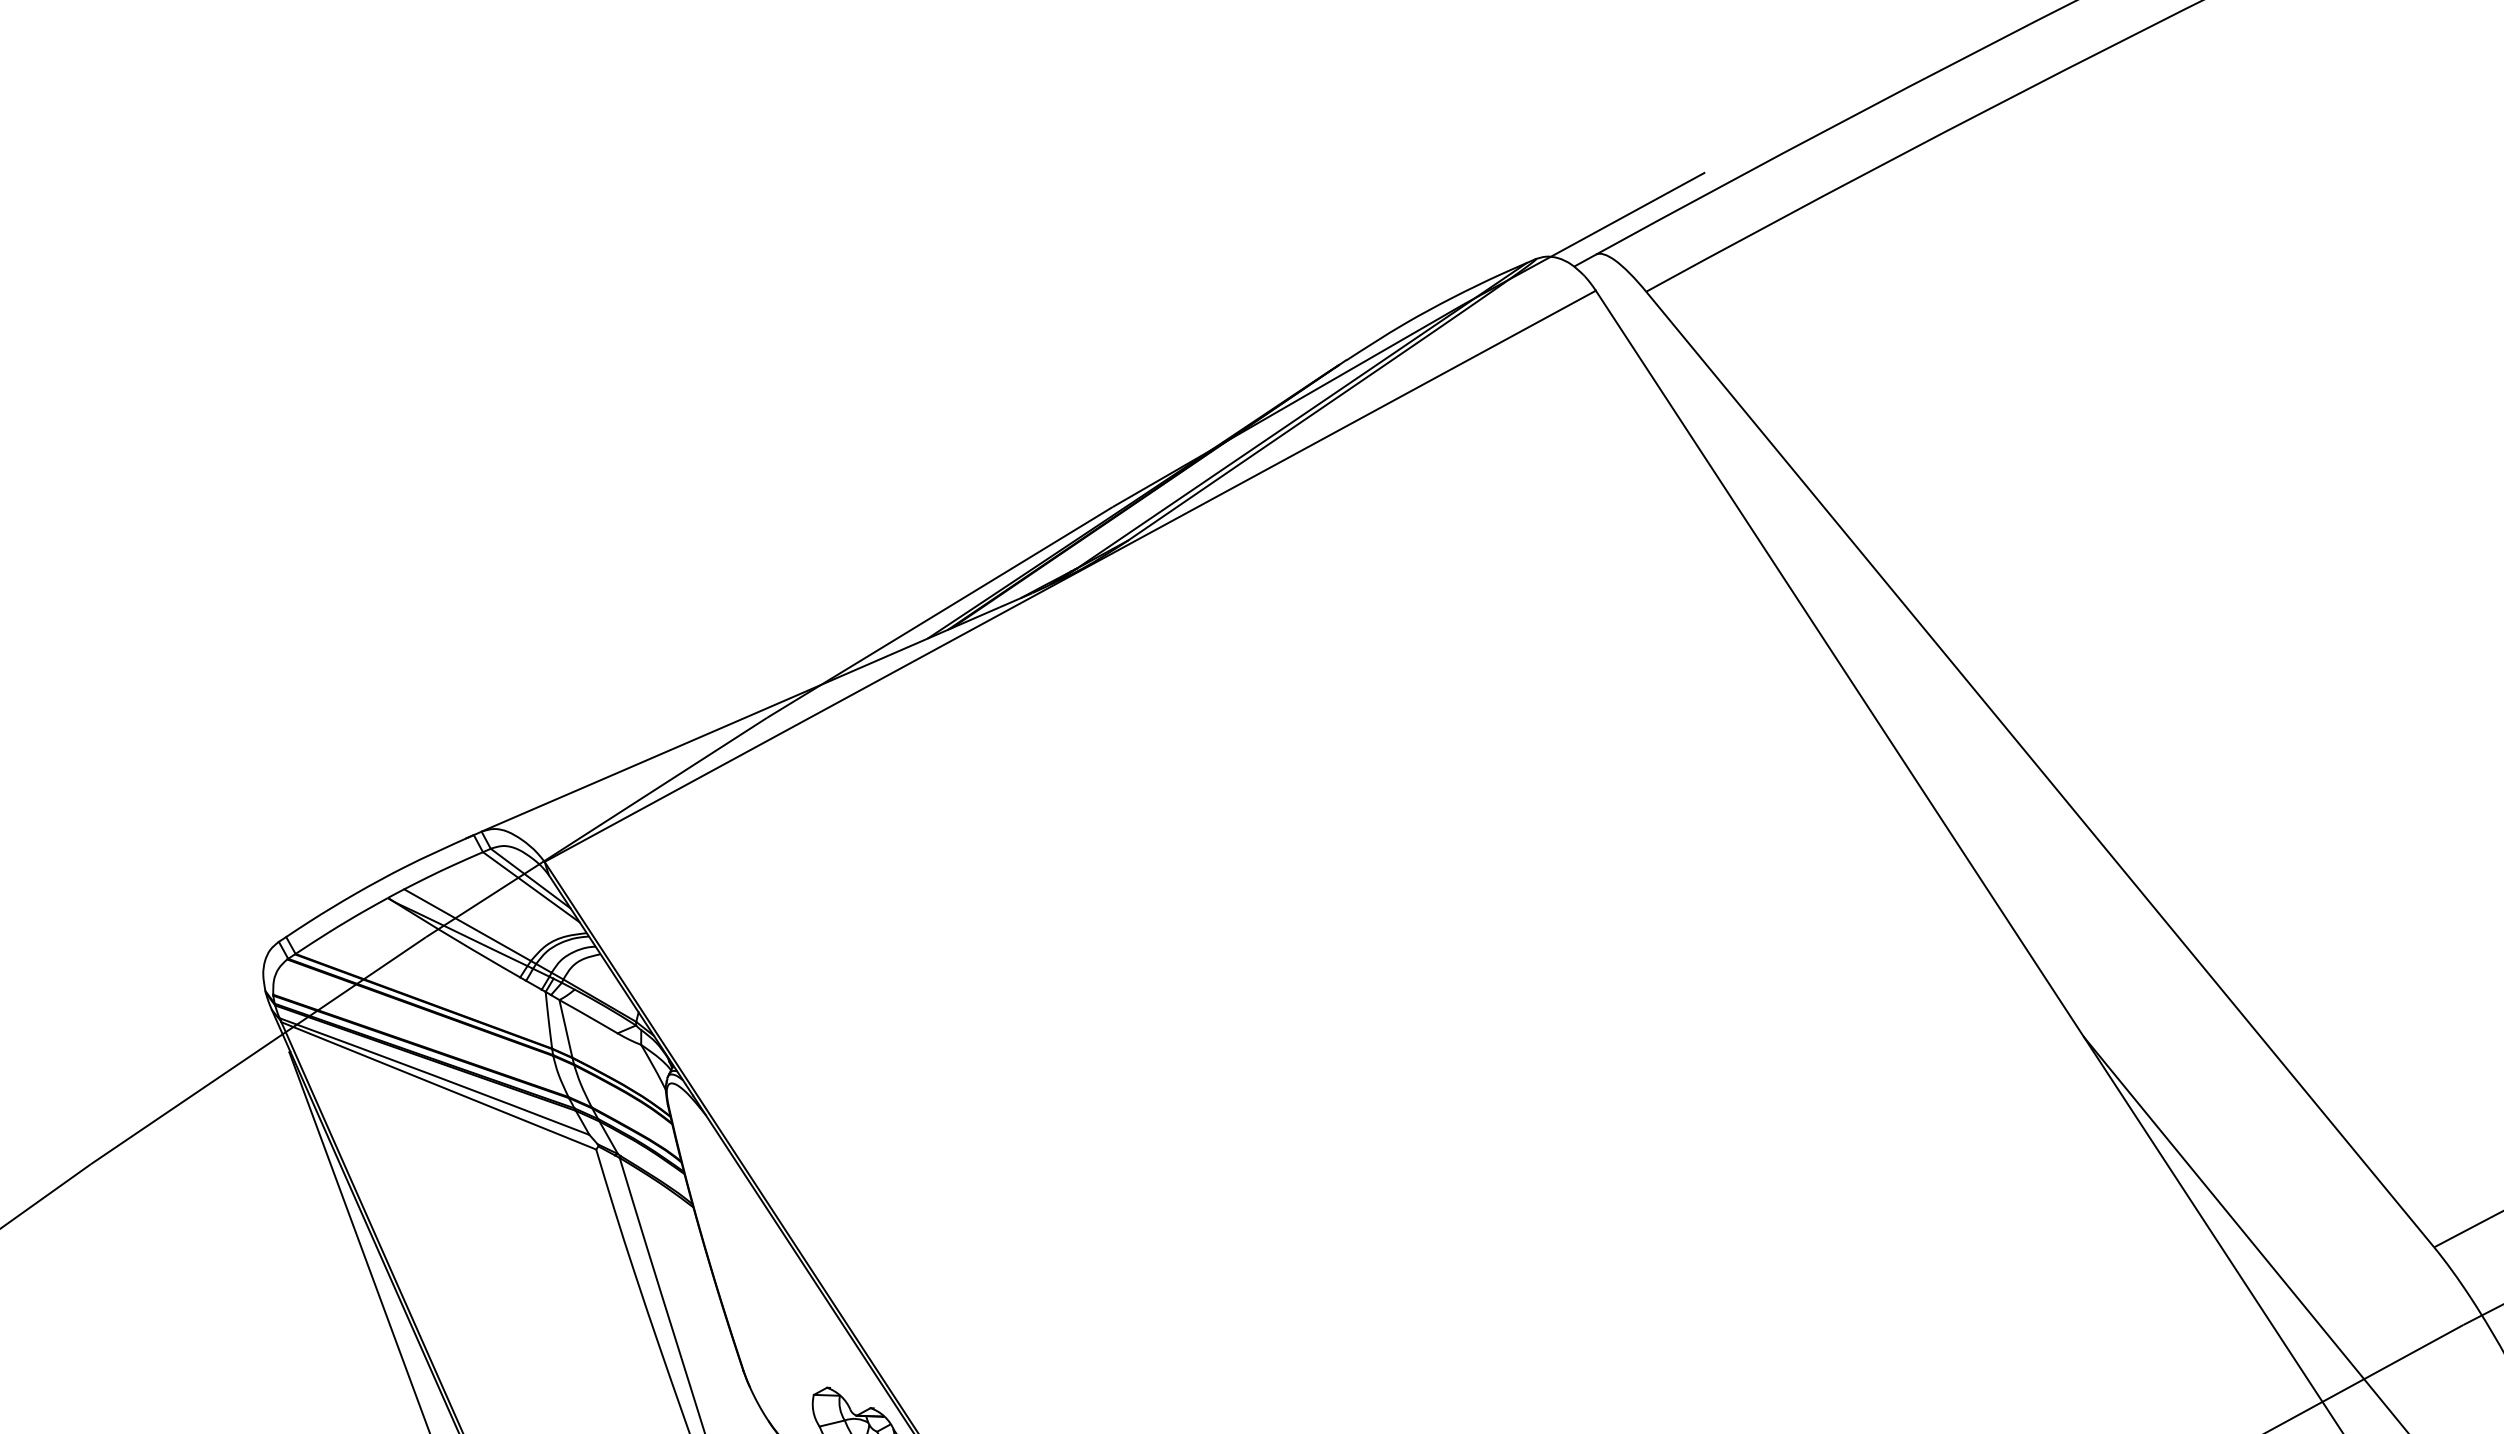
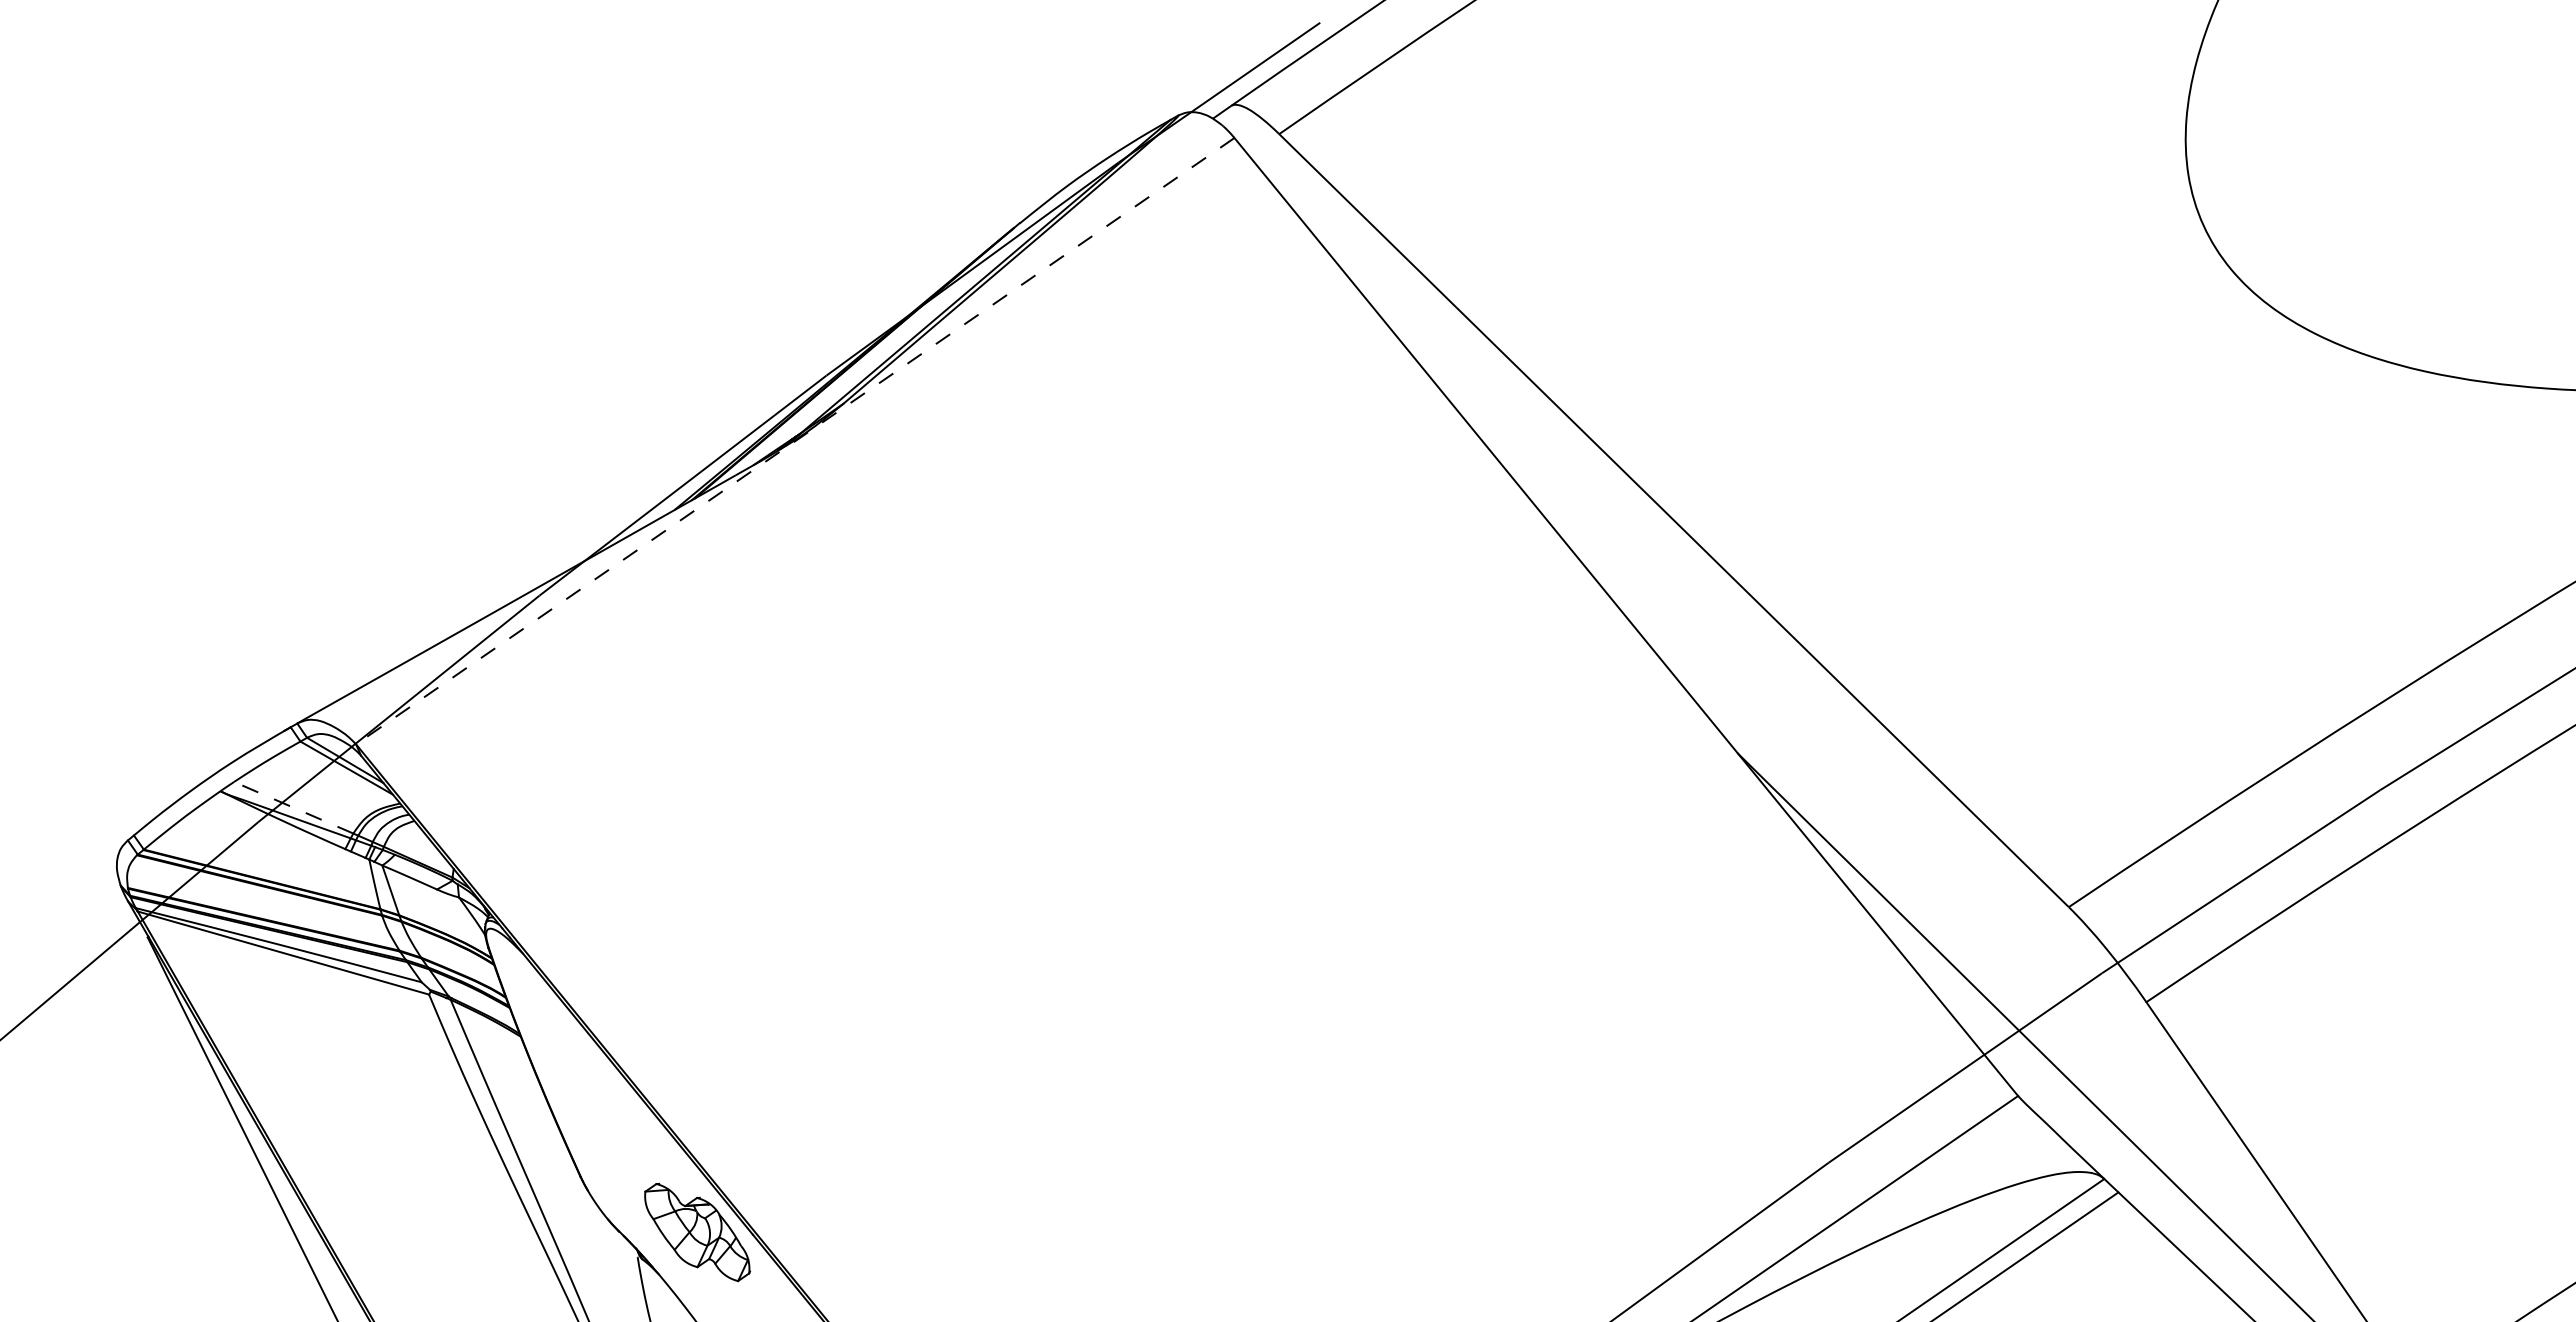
line: (1070, 576) -> (795, 441), solid -> dashed
line: (467, 924) -> (293, 807), solid -> dashed

